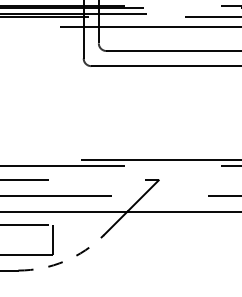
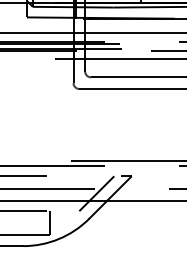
line: (113, 202) -> (96, 193), added
arc: (64, 261) -> (58, 239), dashed -> solid

